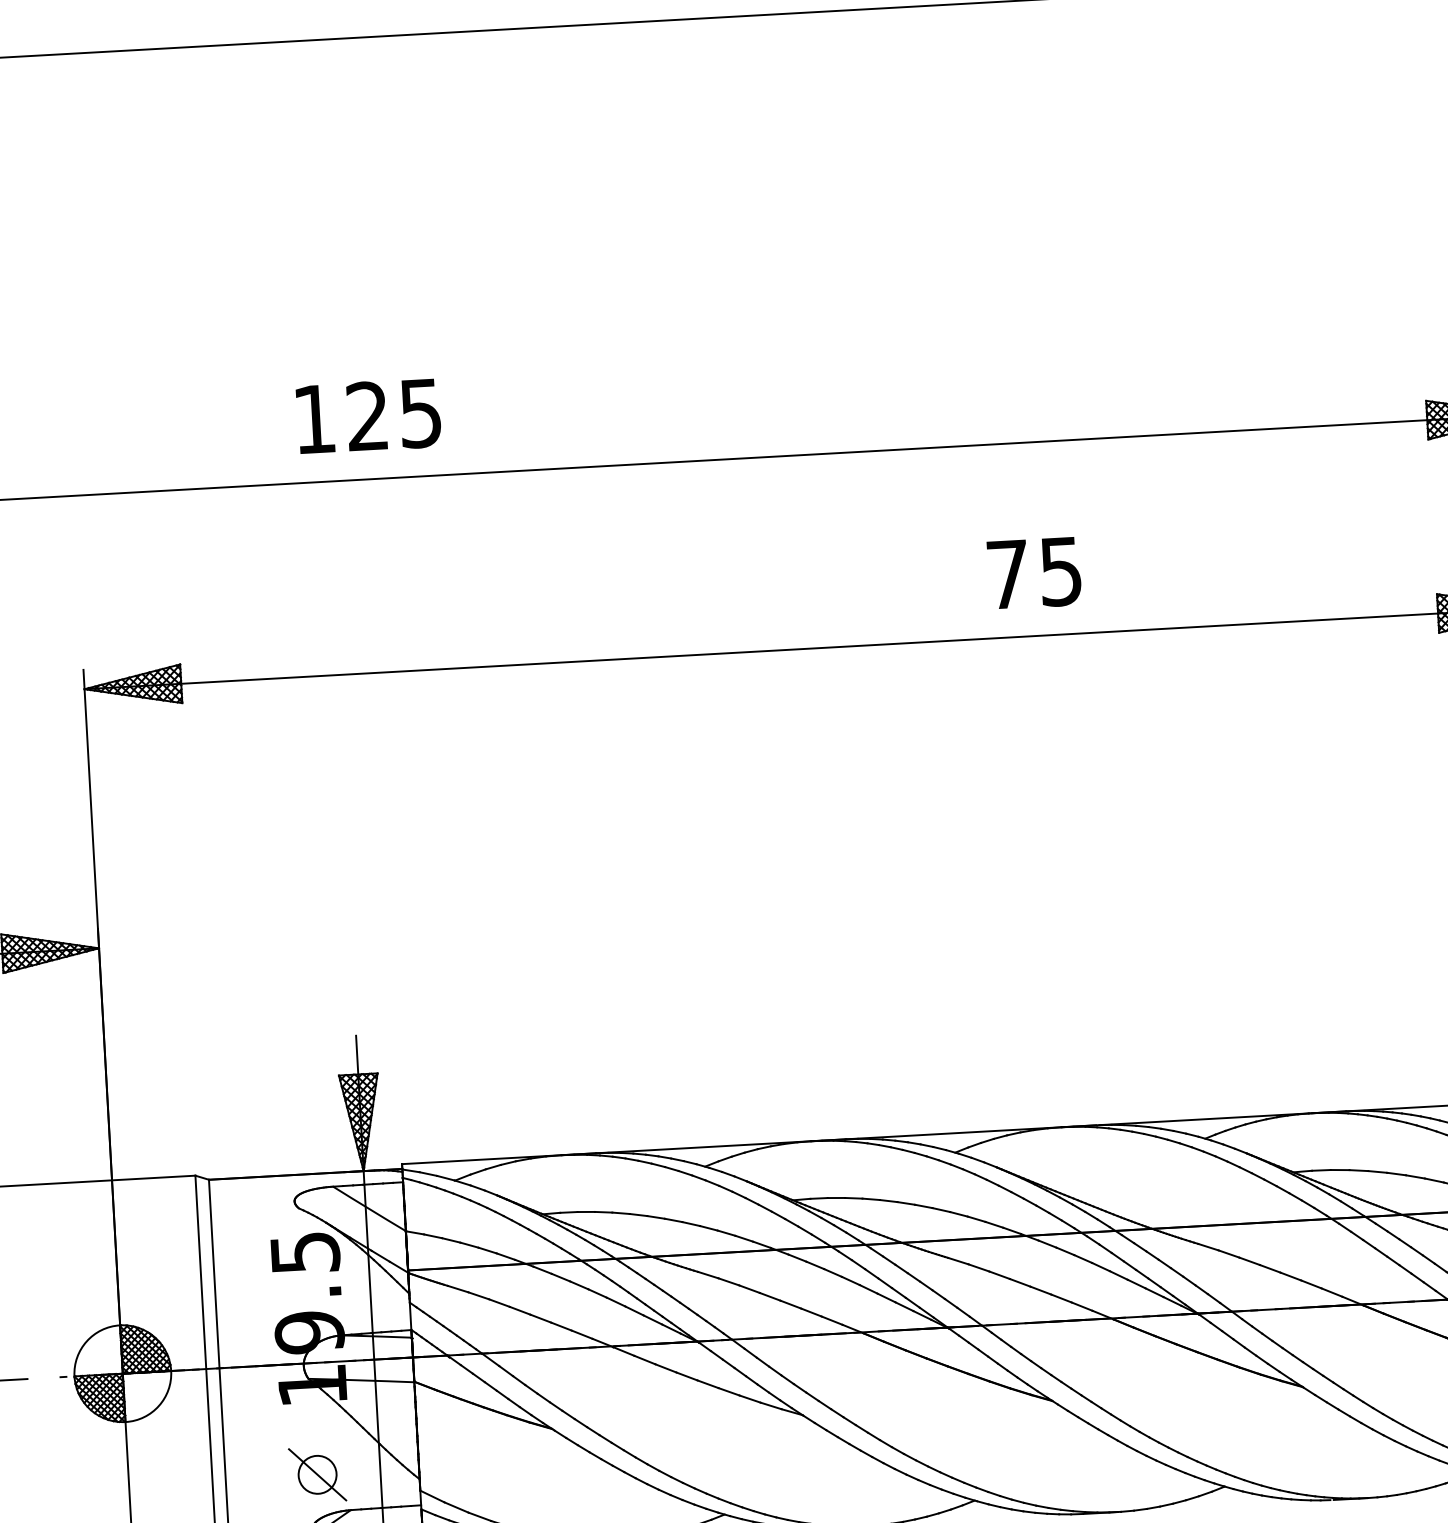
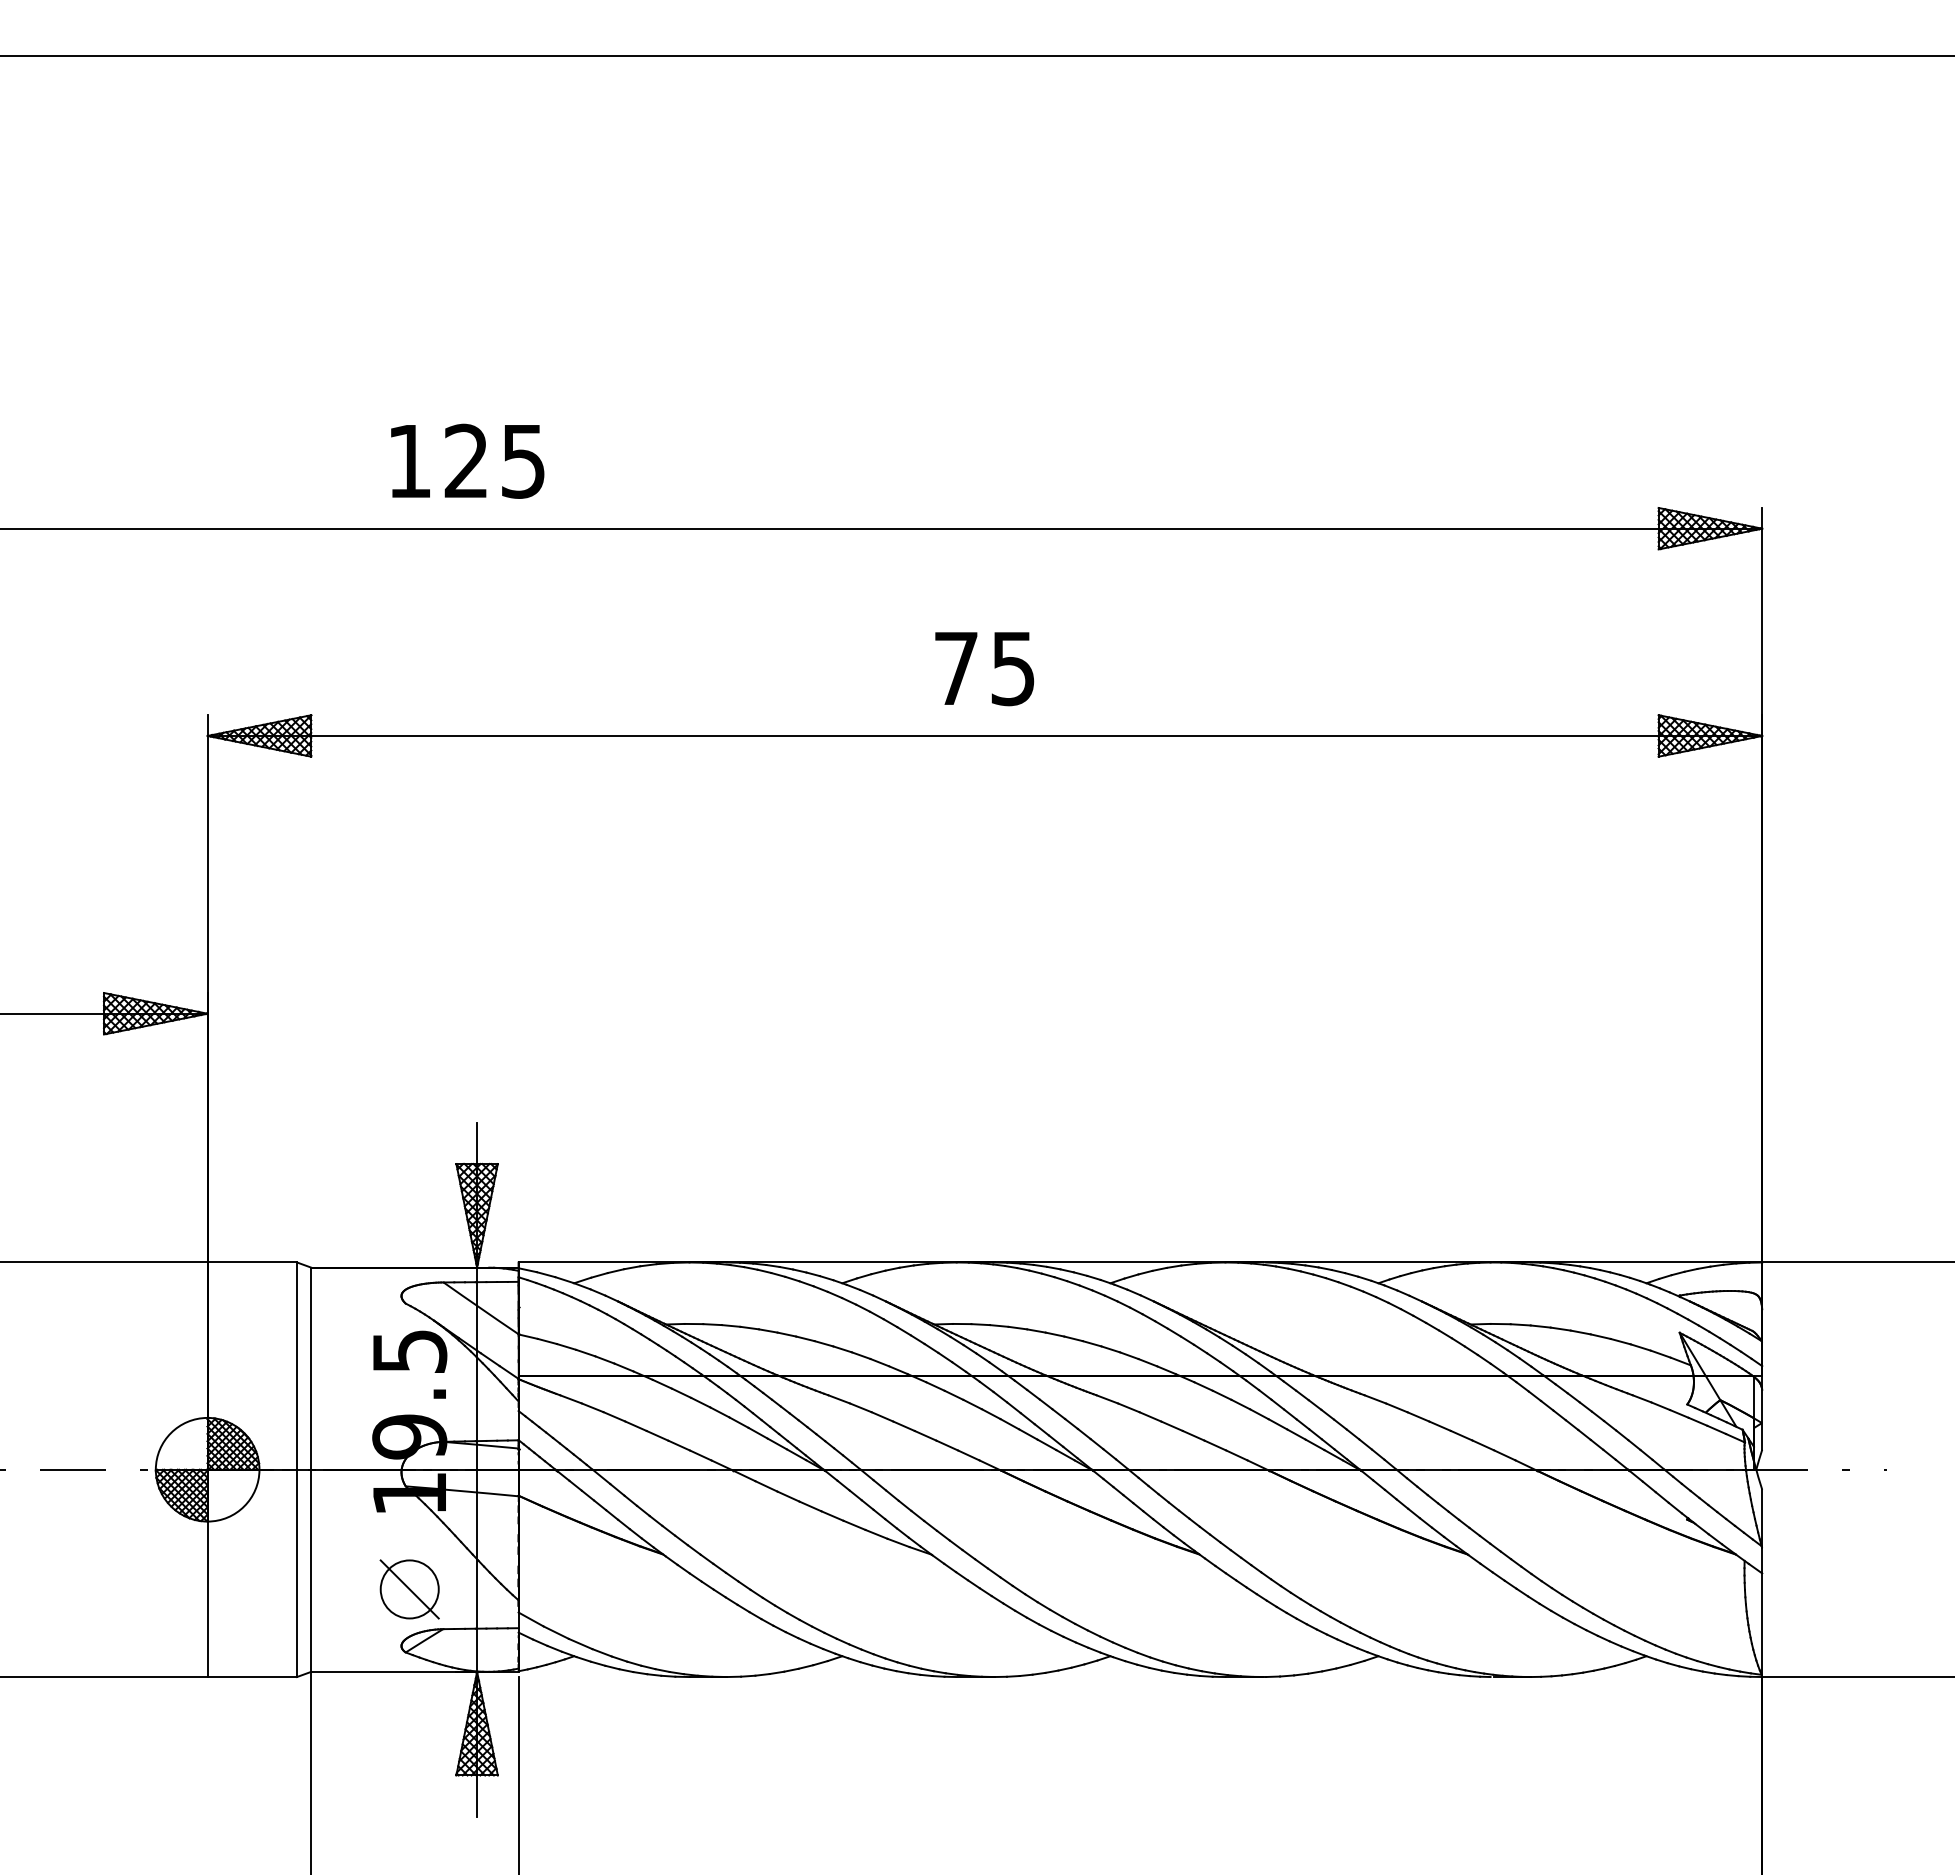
text: (368, 415) -> (467, 460), moved
text: (1034, 573) -> (984, 669), moved
circle: (317, 1474) -> (409, 1589), size x1.43

